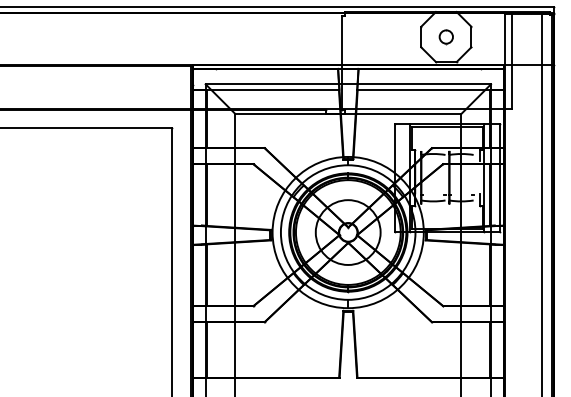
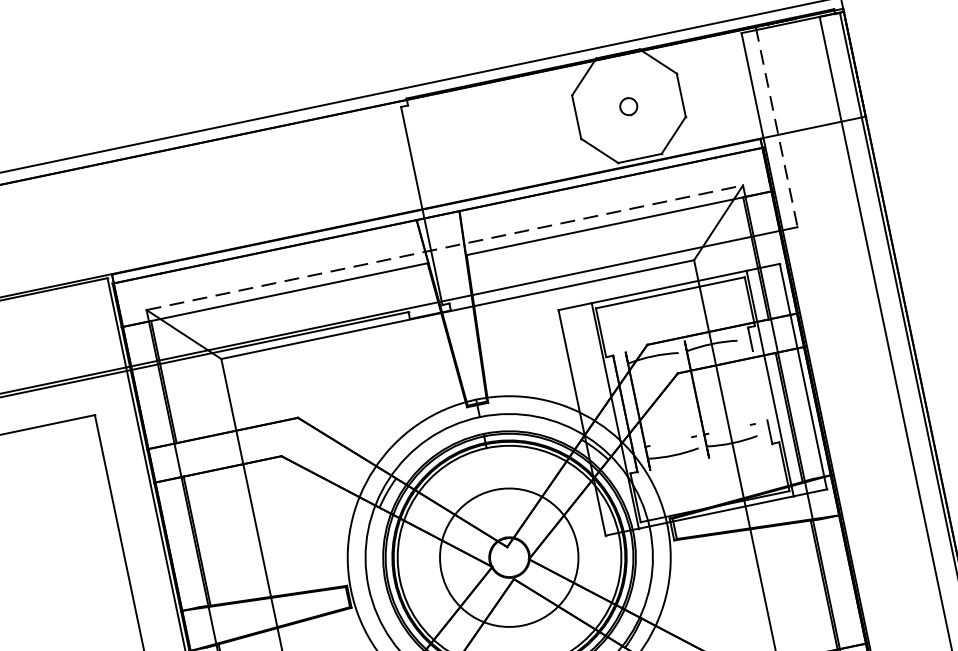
part: (445, 37) -> (627, 107), size x0.6
line: (512, 60) -> (777, 126), solid -> dashed
line: (348, 84) -> (445, 248), solid -> dashed

